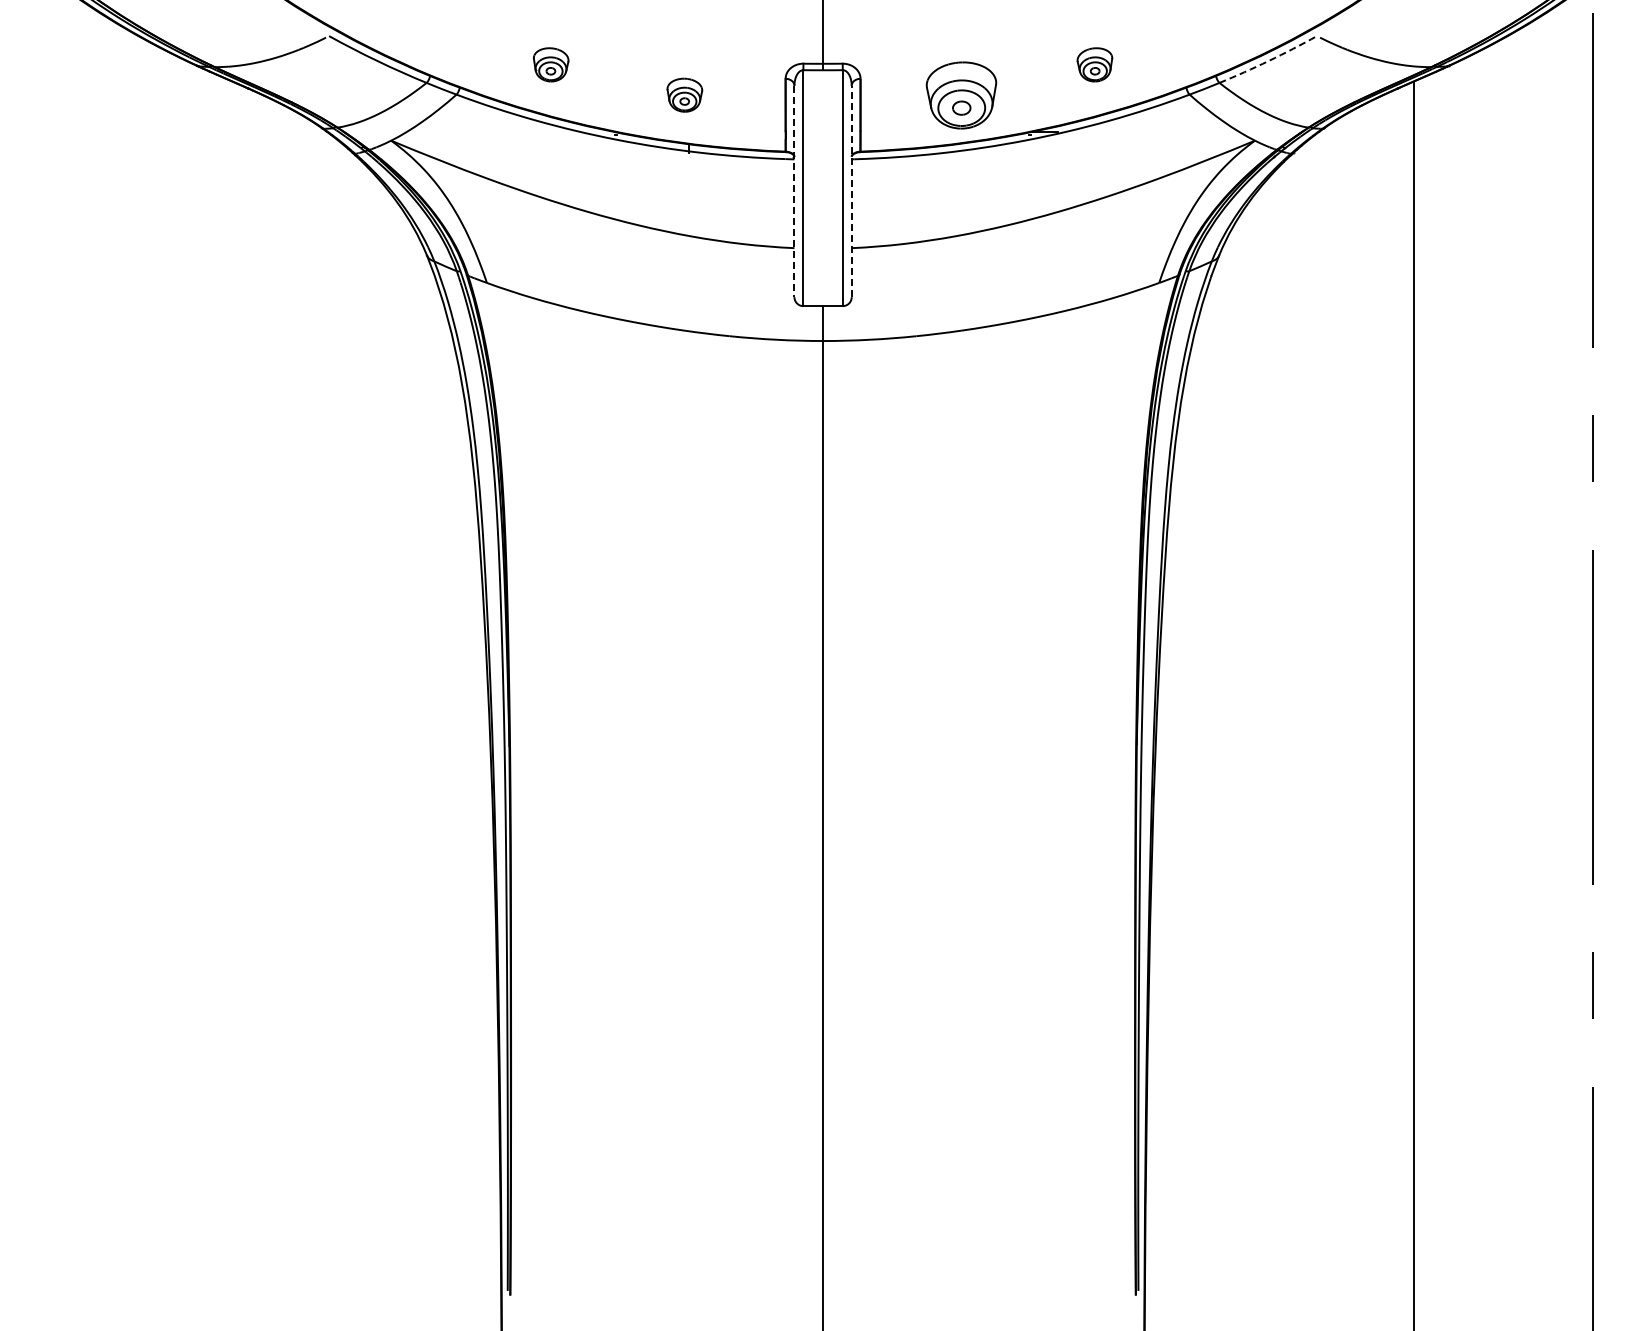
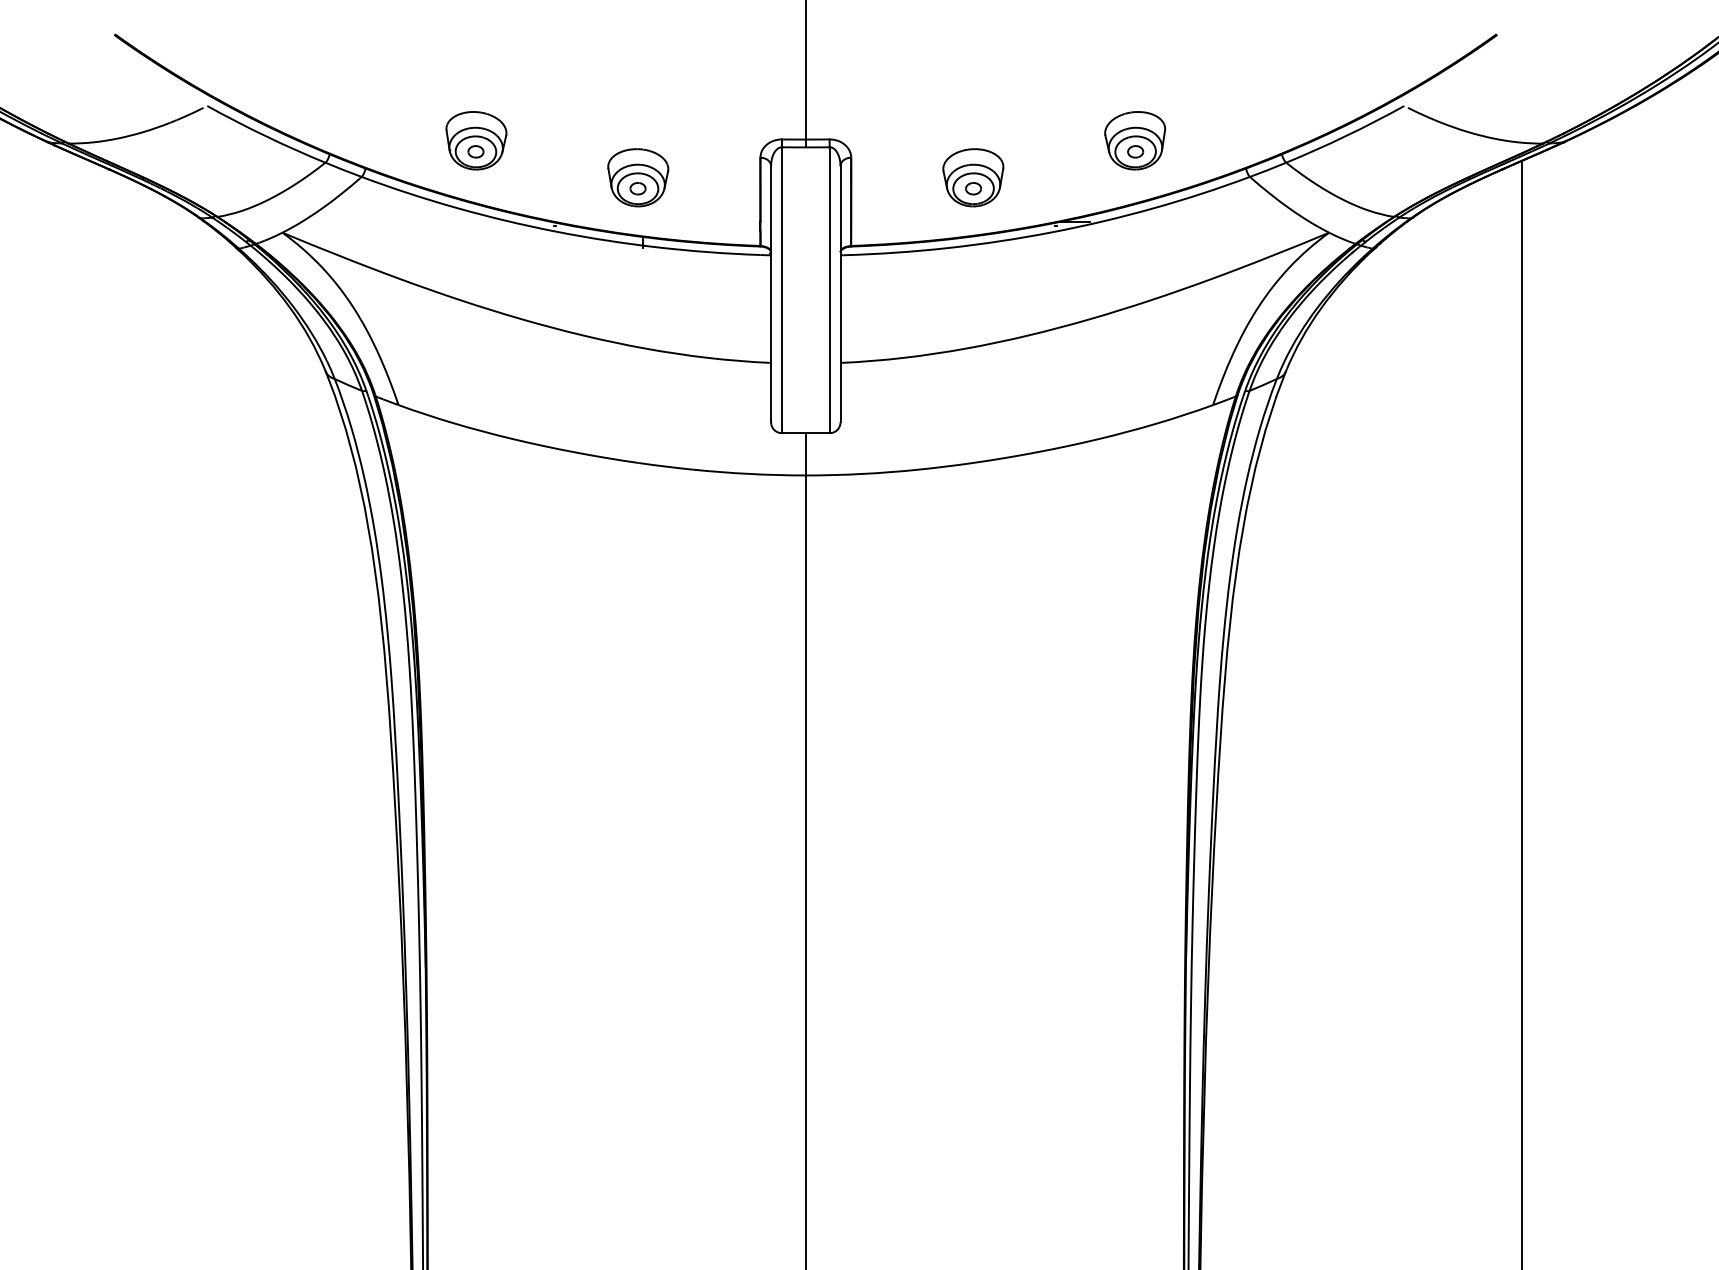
arc: (1268, 60) -> (1345, 135), dashed -> solid
part: (550, 64) -> (475, 140), size x1.43
part: (1094, 64) -> (1134, 140), size x1.43
part: (684, 94) -> (637, 176), size x1.43
part: (960, 94) -> (972, 176), size x0.71
line: (794, 191) -> (771, 294), dashed -> solid
line: (851, 191) -> (840, 294), dashed -> solid

